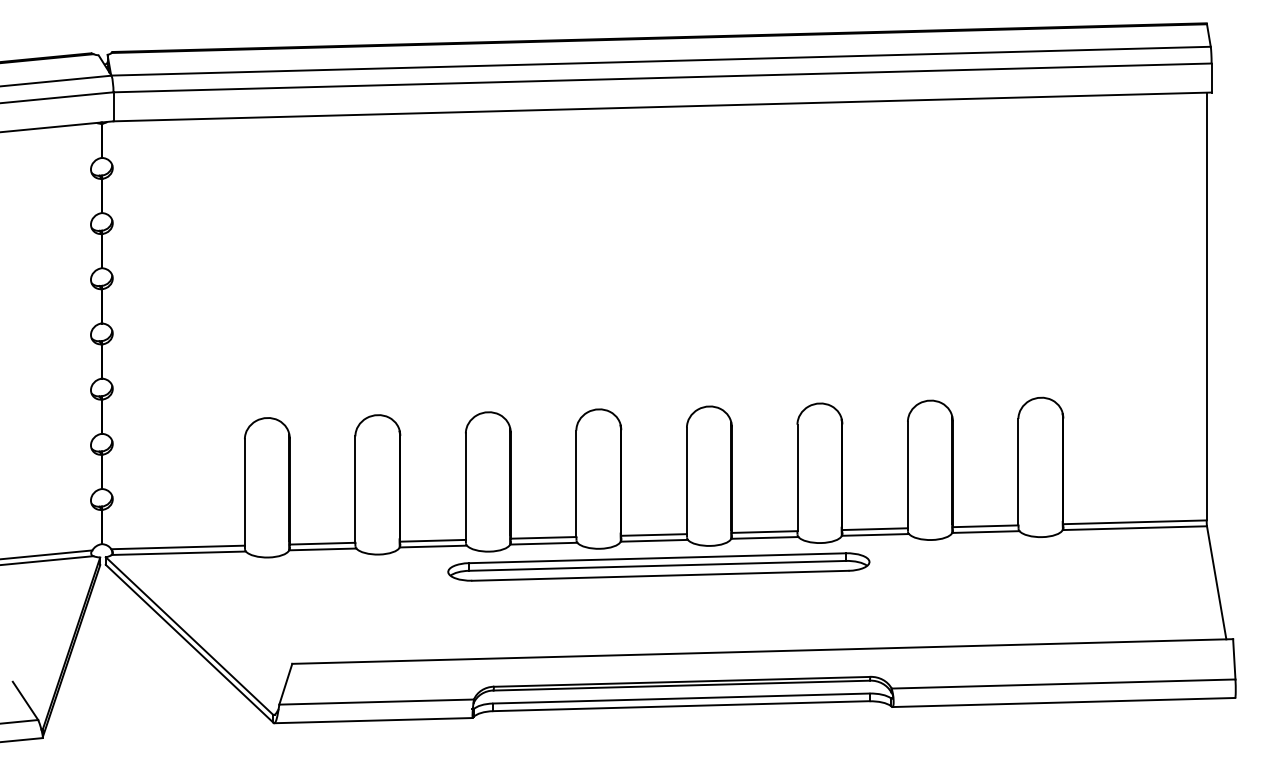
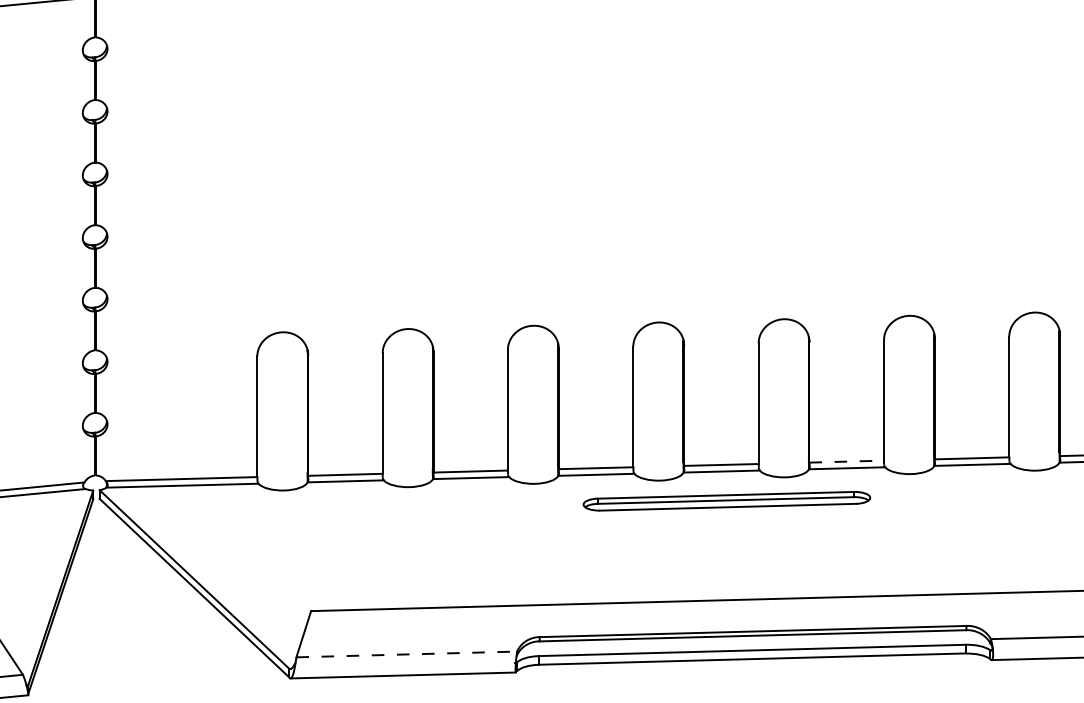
line: (764, 532) -> (846, 462), solid -> dashed
part: (658, 566) -> (726, 500), size x0.6
line: (377, 702) -> (407, 654), solid -> dashed

